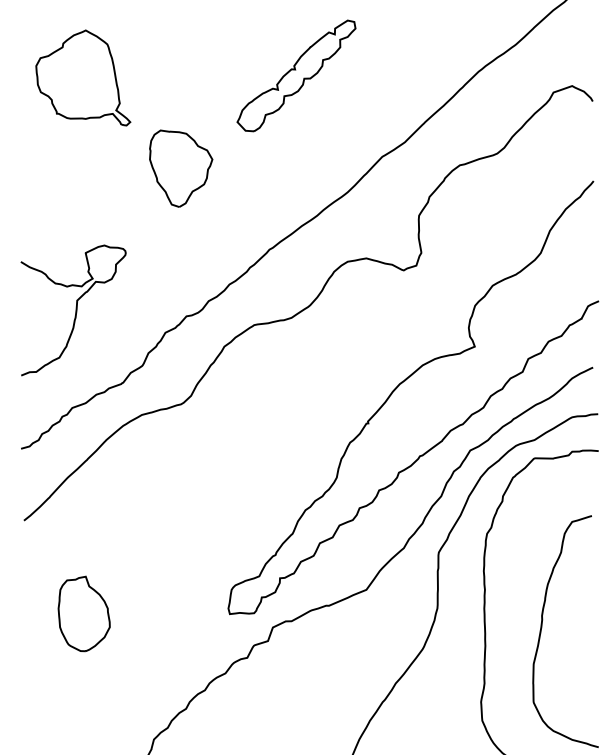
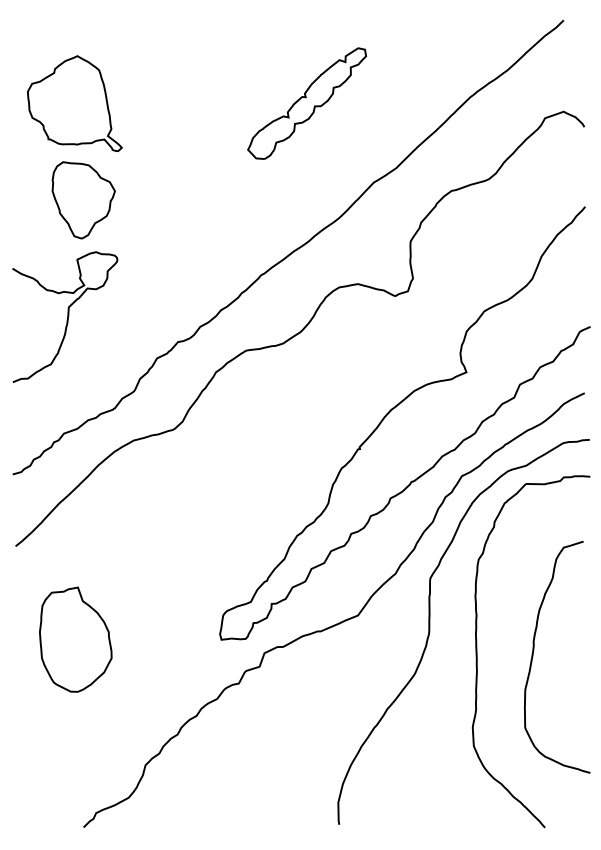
part: (295, 75) -> (306, 103), moved
part: (180, 168) -> (83, 200), moved
curve: (75, 309) -> (67, 316), moved
part: (83, 613) -> (75, 639), size x1.4

